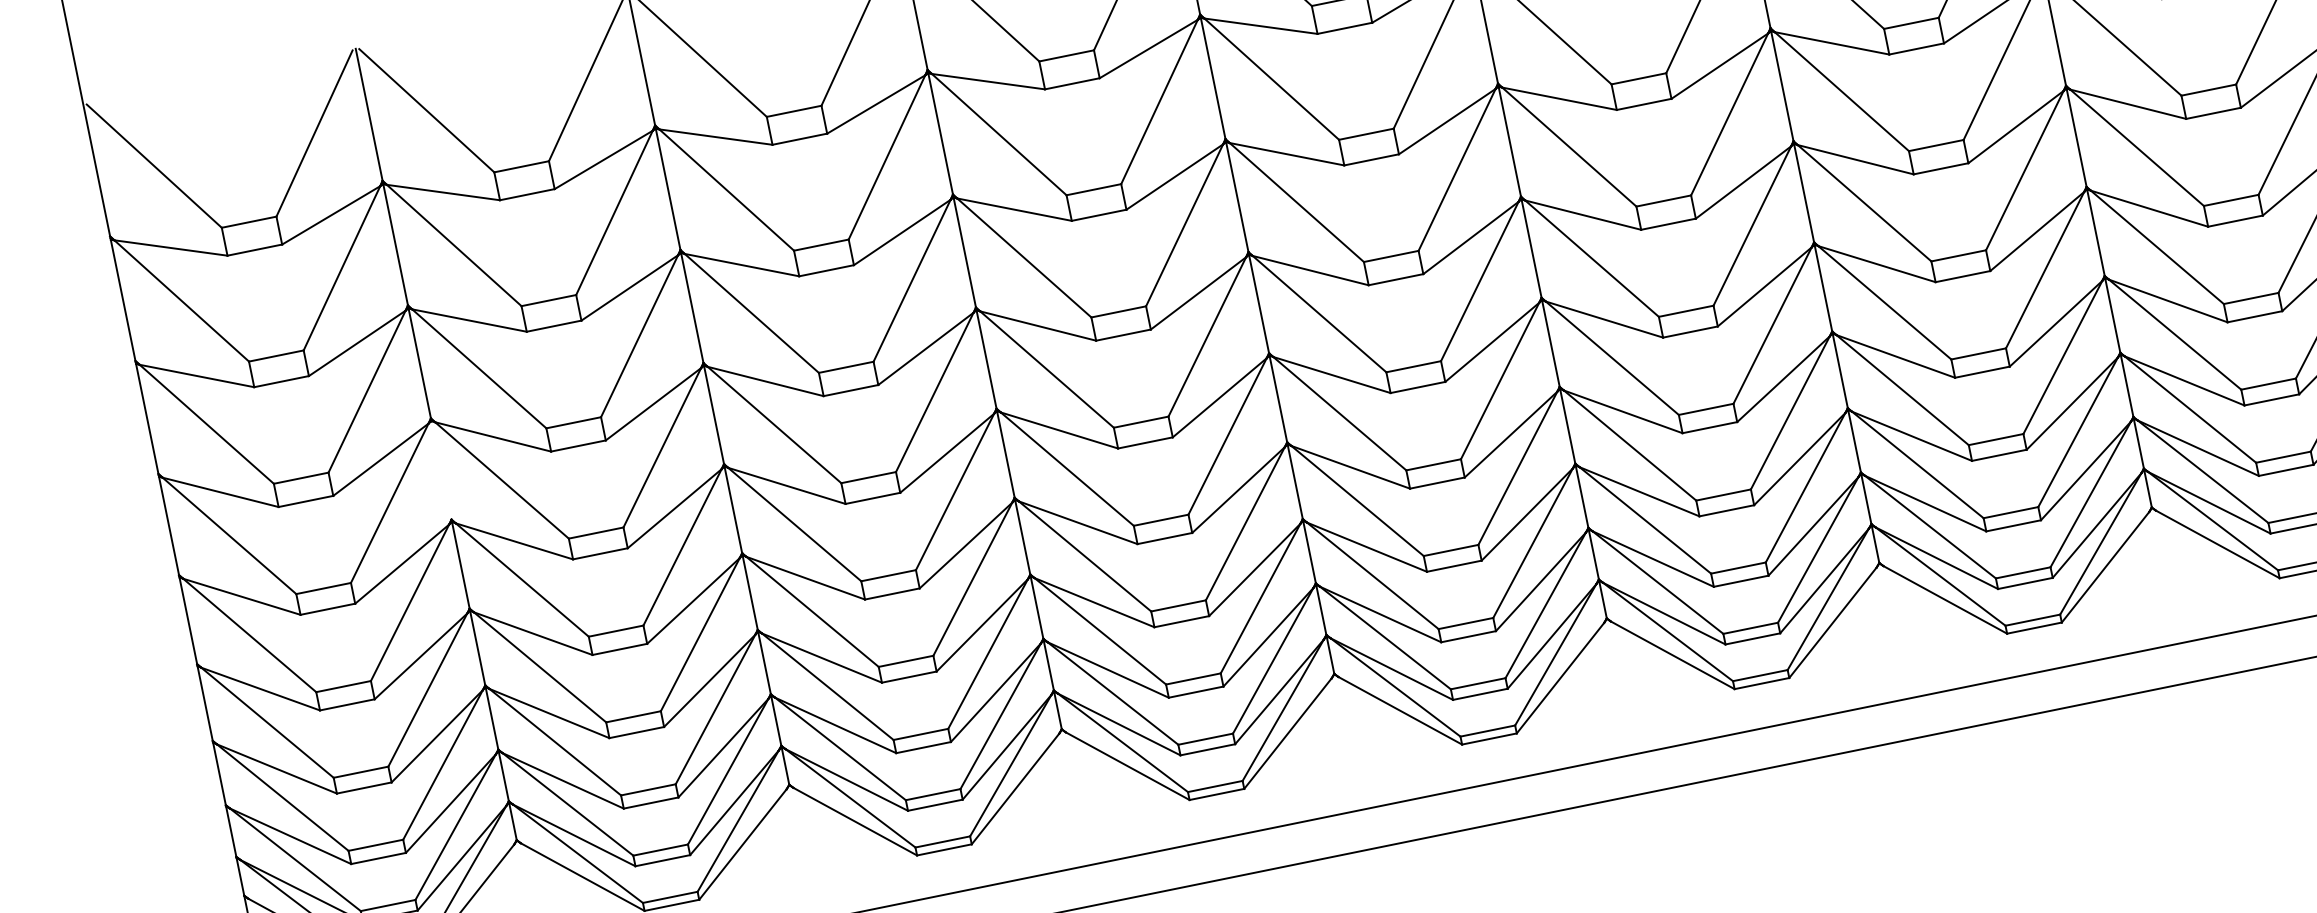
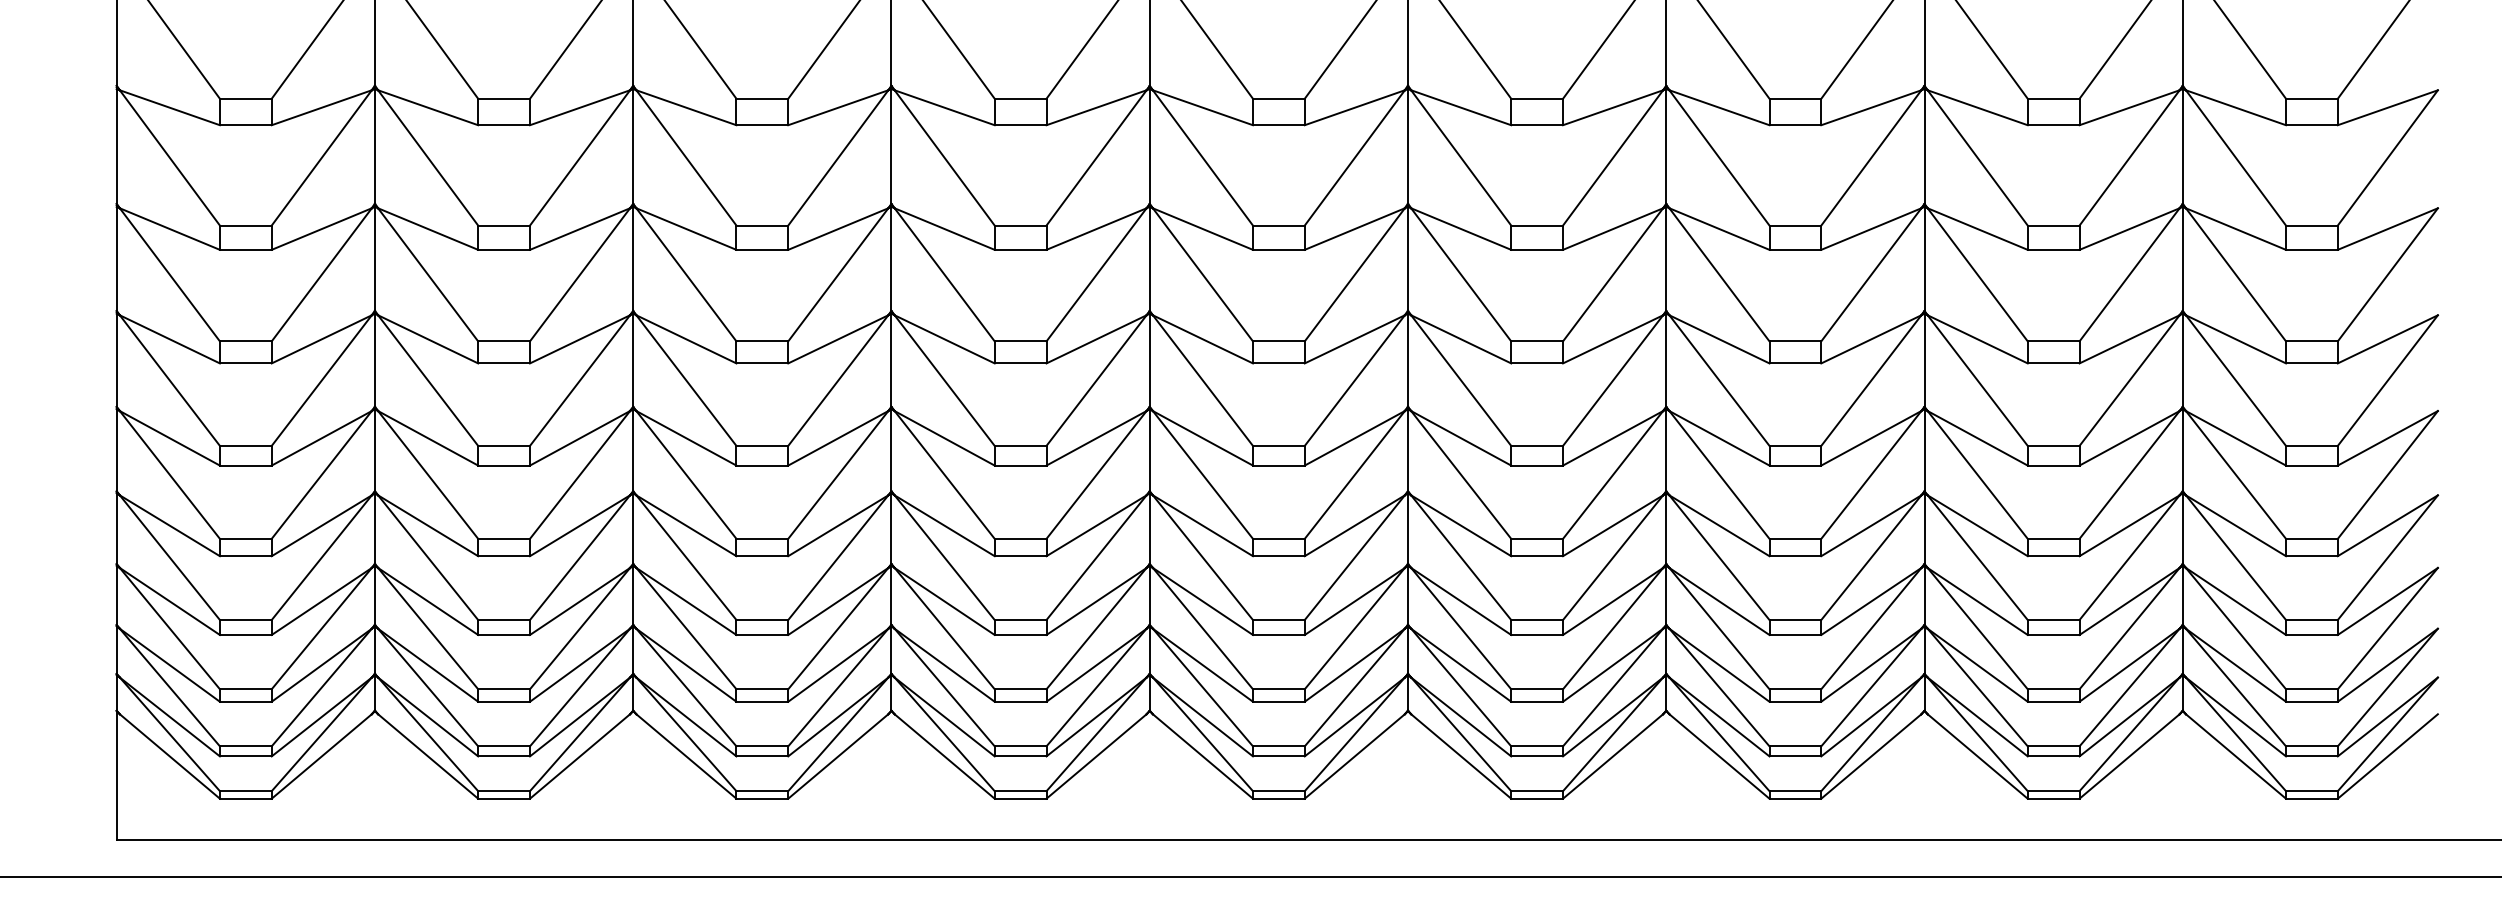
line: (440, 469) -> (374, 359), added

